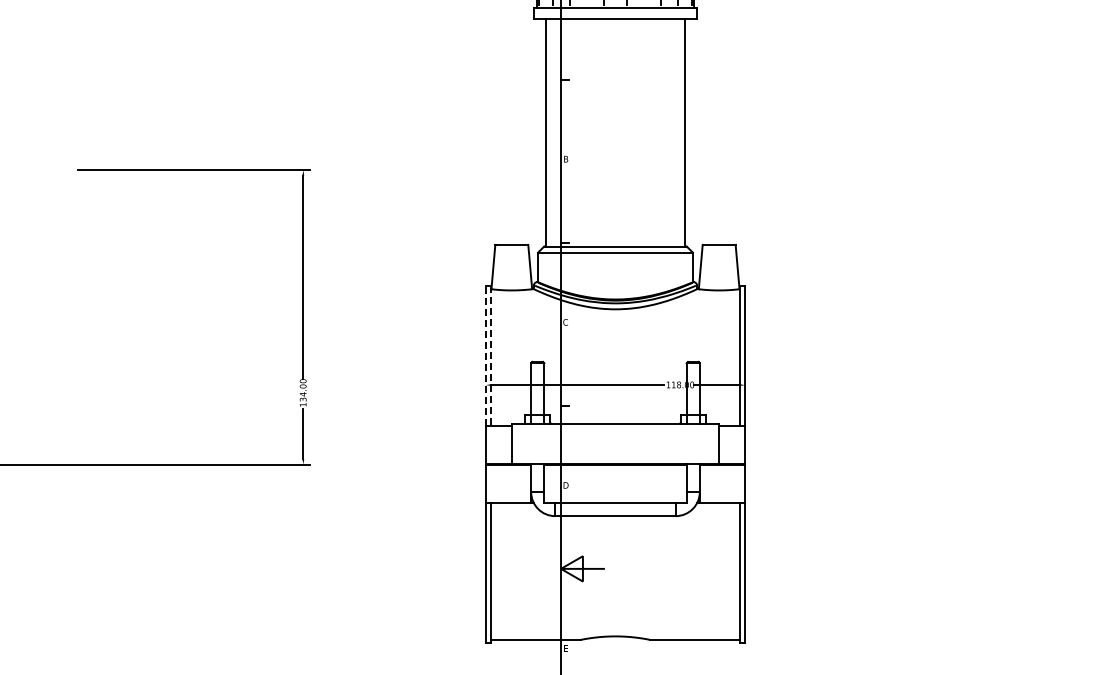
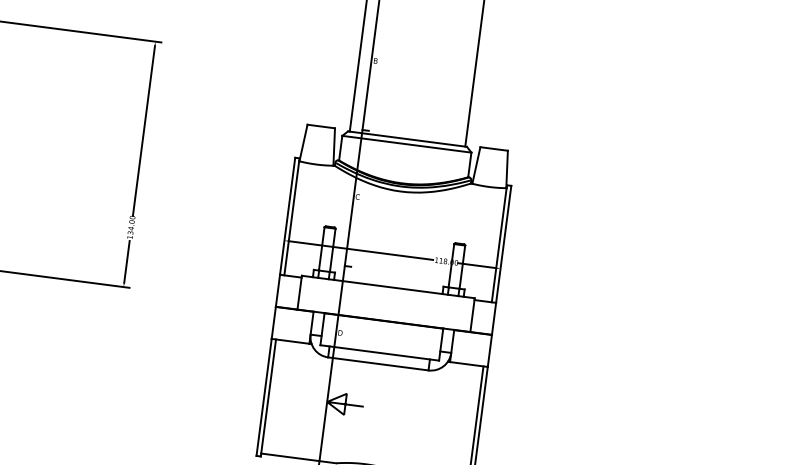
line: (485, 355) -> (287, 215), dashed -> solid
line: (491, 356) -> (292, 217), dashed -> solid

